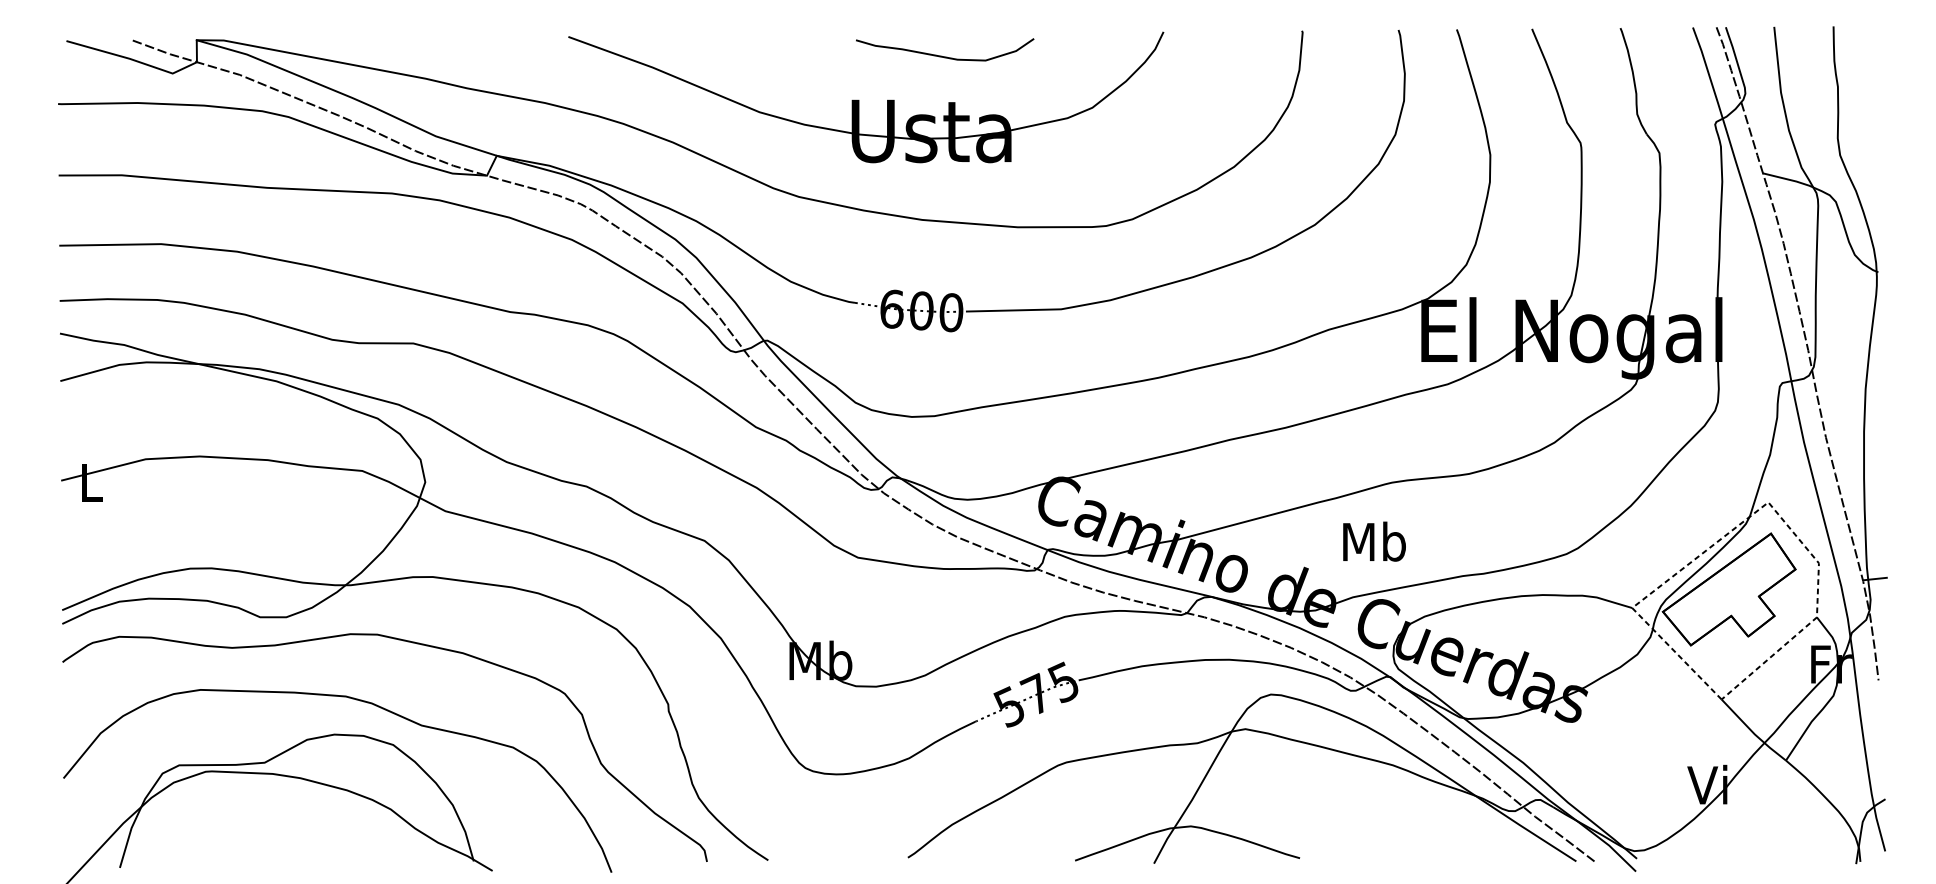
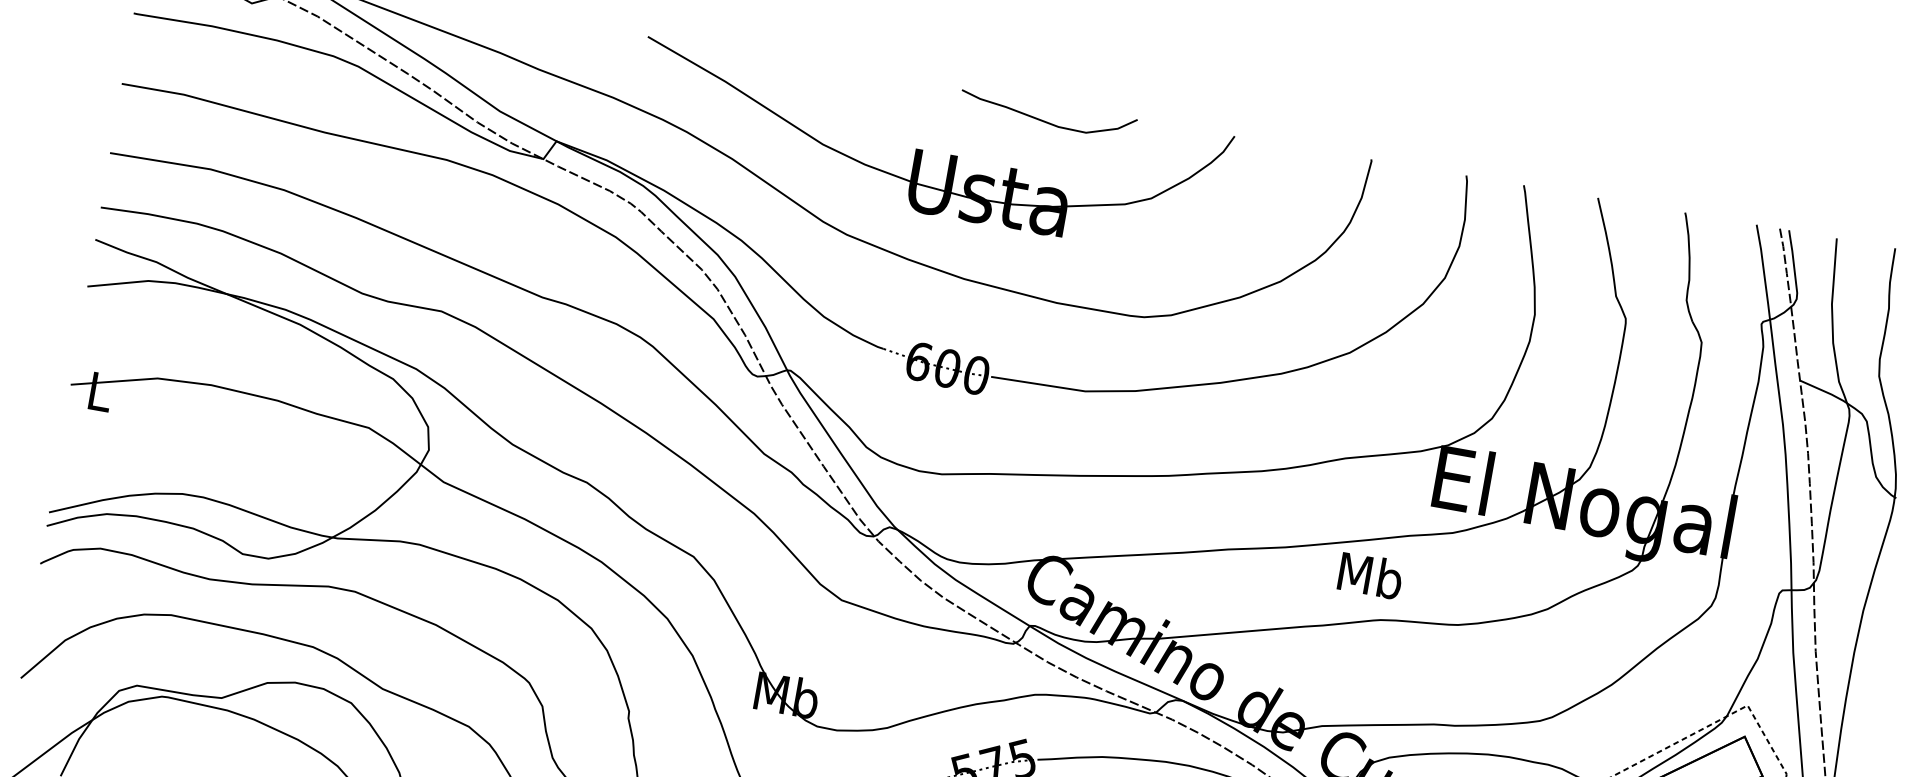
curve: (945, 56) -> (1047, 121), moved
text: (1374, 541) -> (1370, 575), moved

